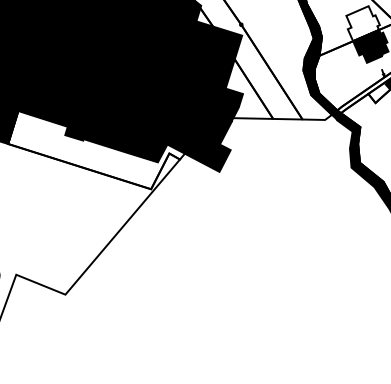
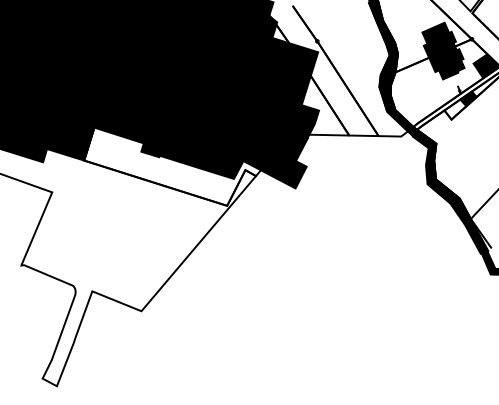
fill: (362, 22) -> (438, 39), added

